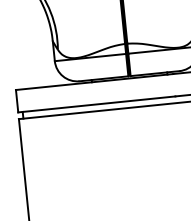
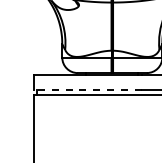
line: (96, 105) -> (87, 90), solid -> dashed

